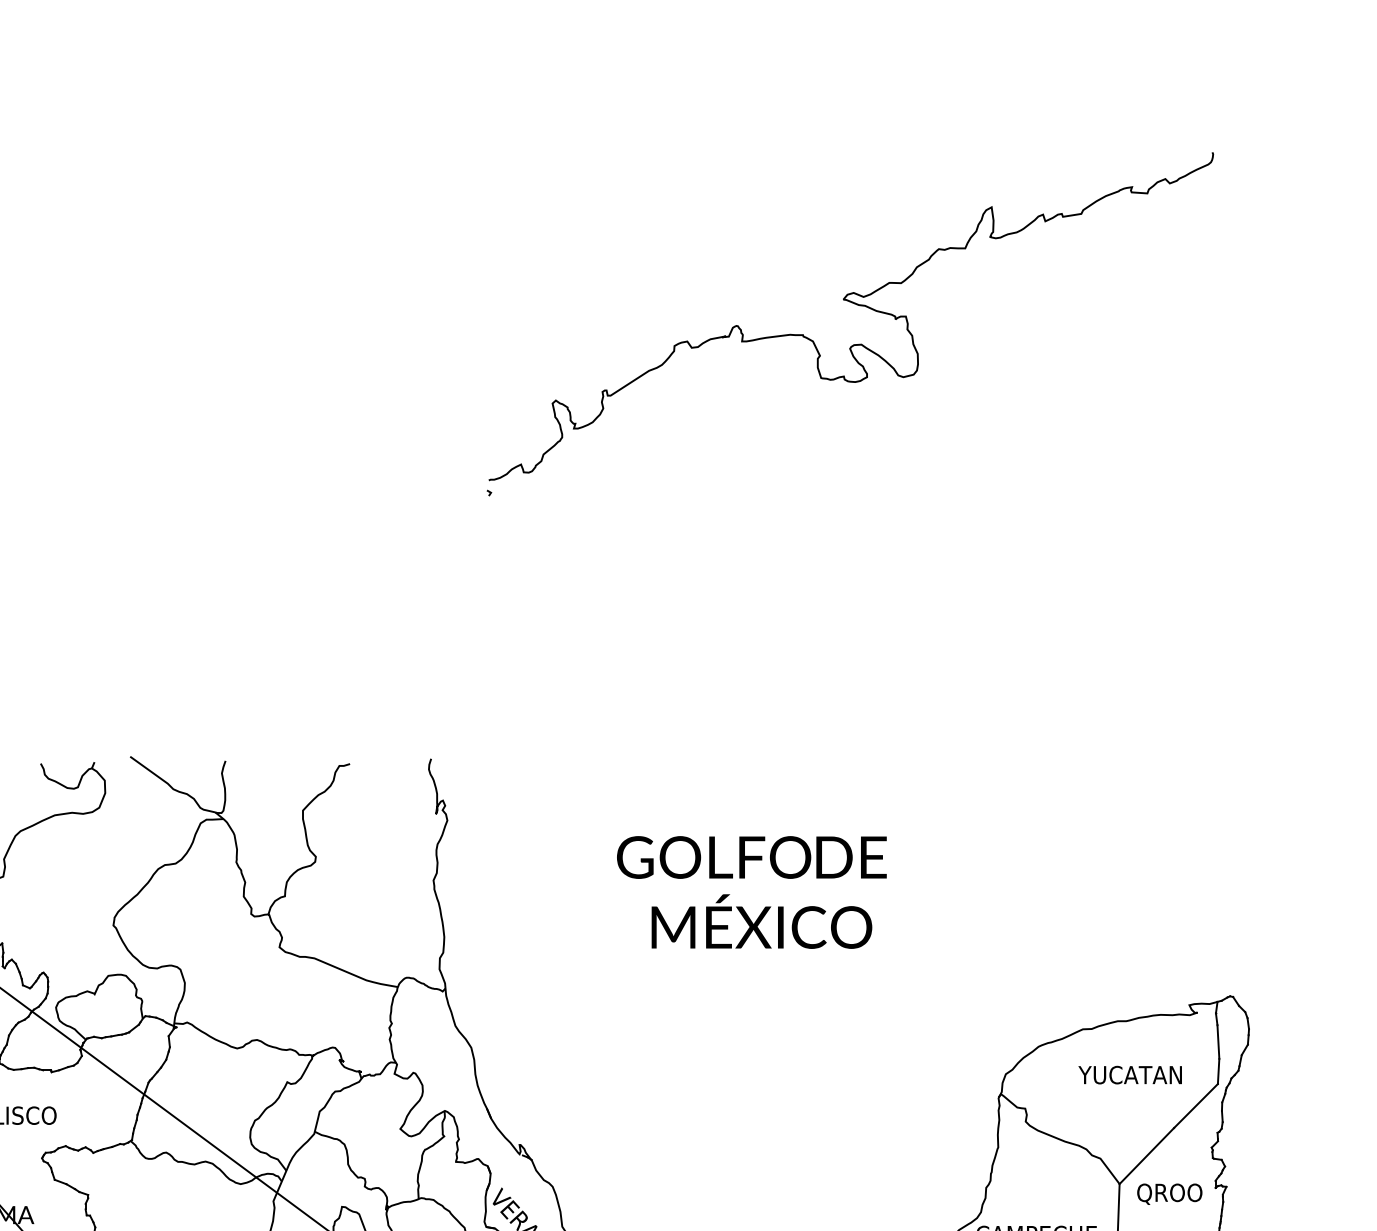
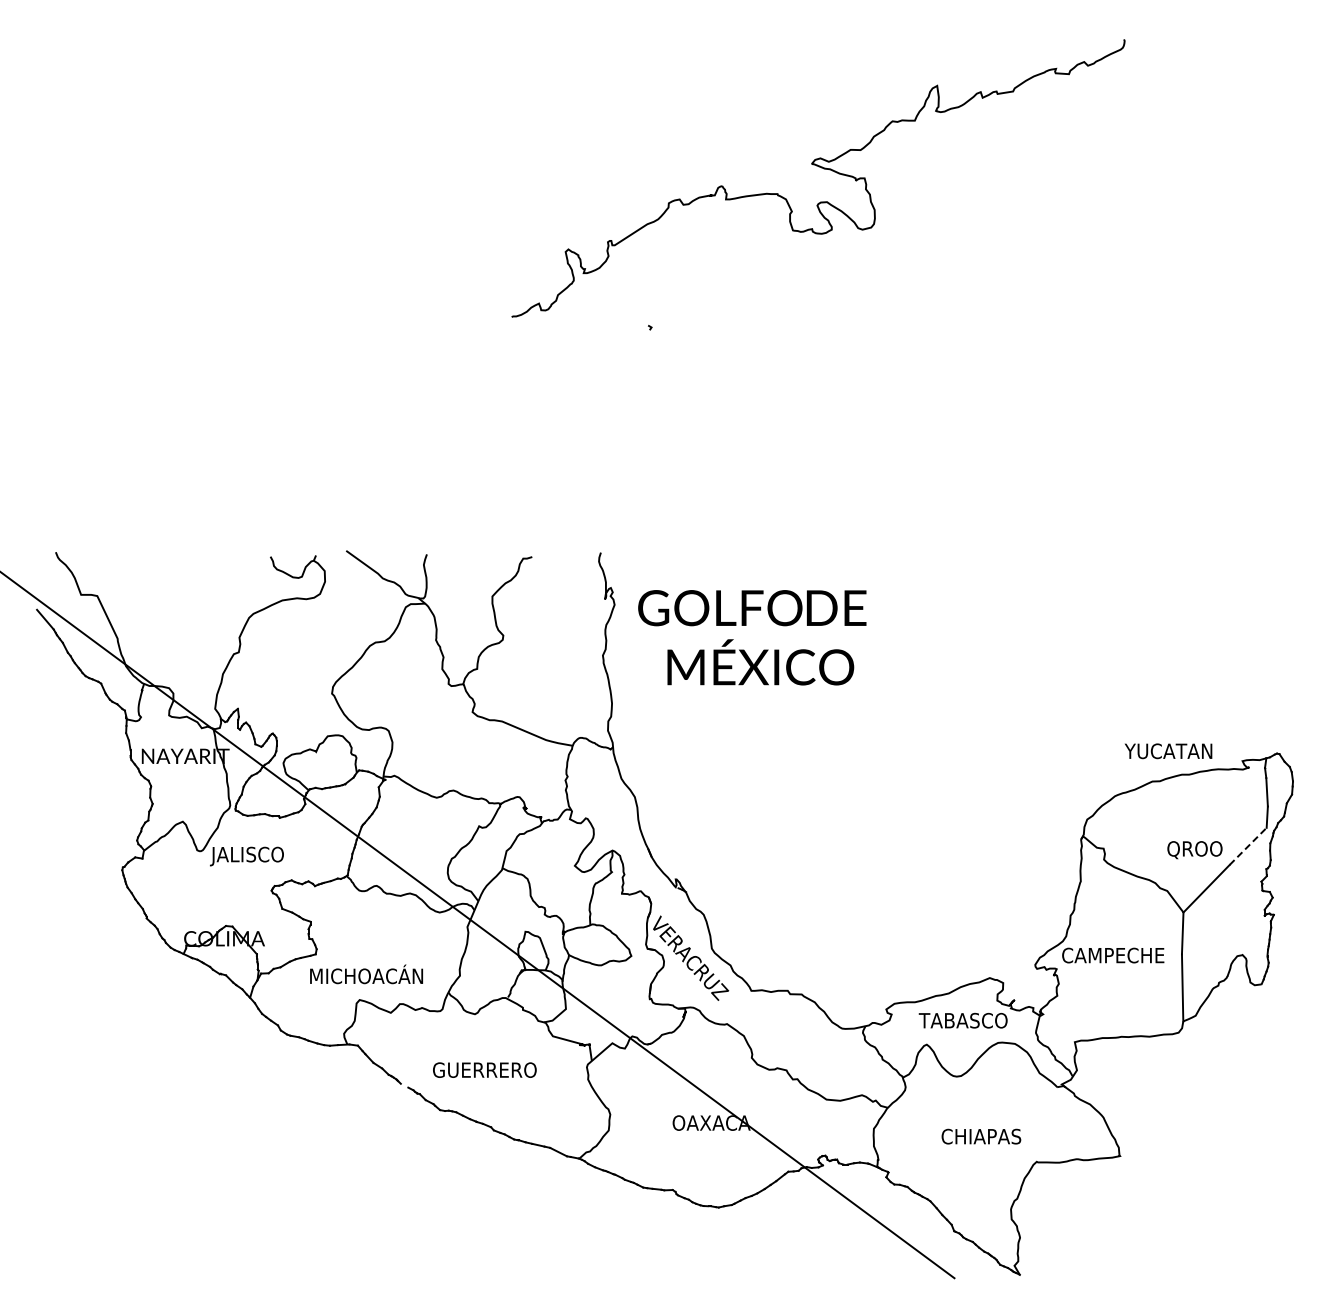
curve: (857, 306) -> (823, 169), moved
text: (752, 892) -> (752, 637), moved
text: (1130, 1075) -> (1168, 751), moved
line: (1196, 1106) -> (1248, 846), solid -> dashed
text: (1169, 1194) -> (1194, 850), moved

